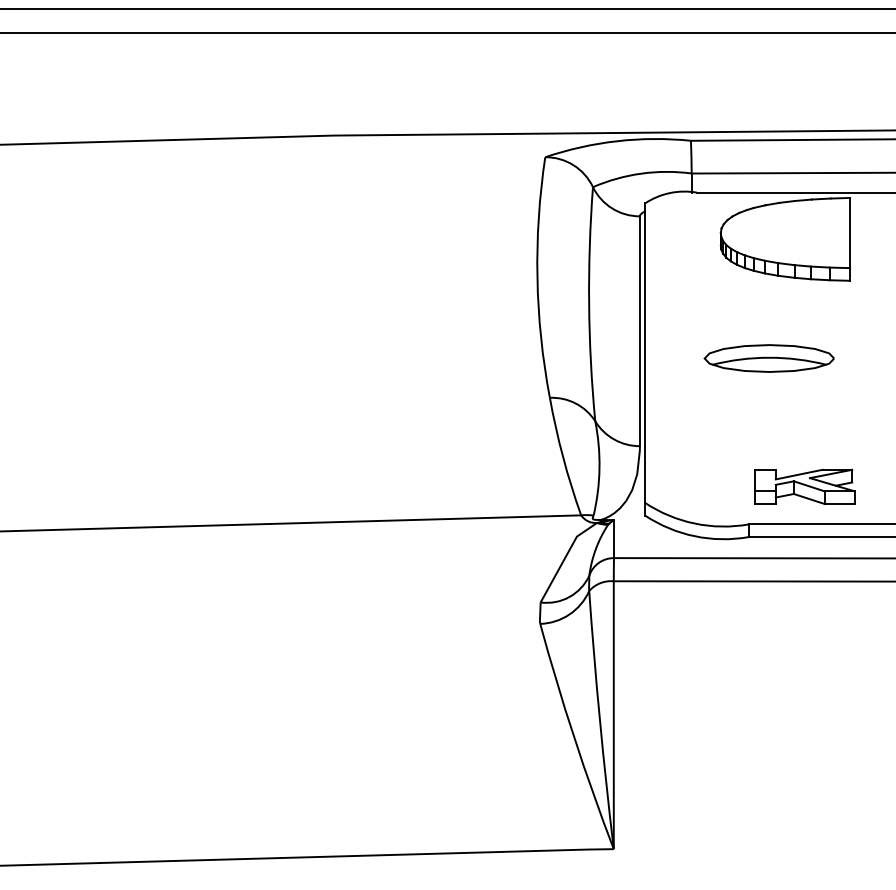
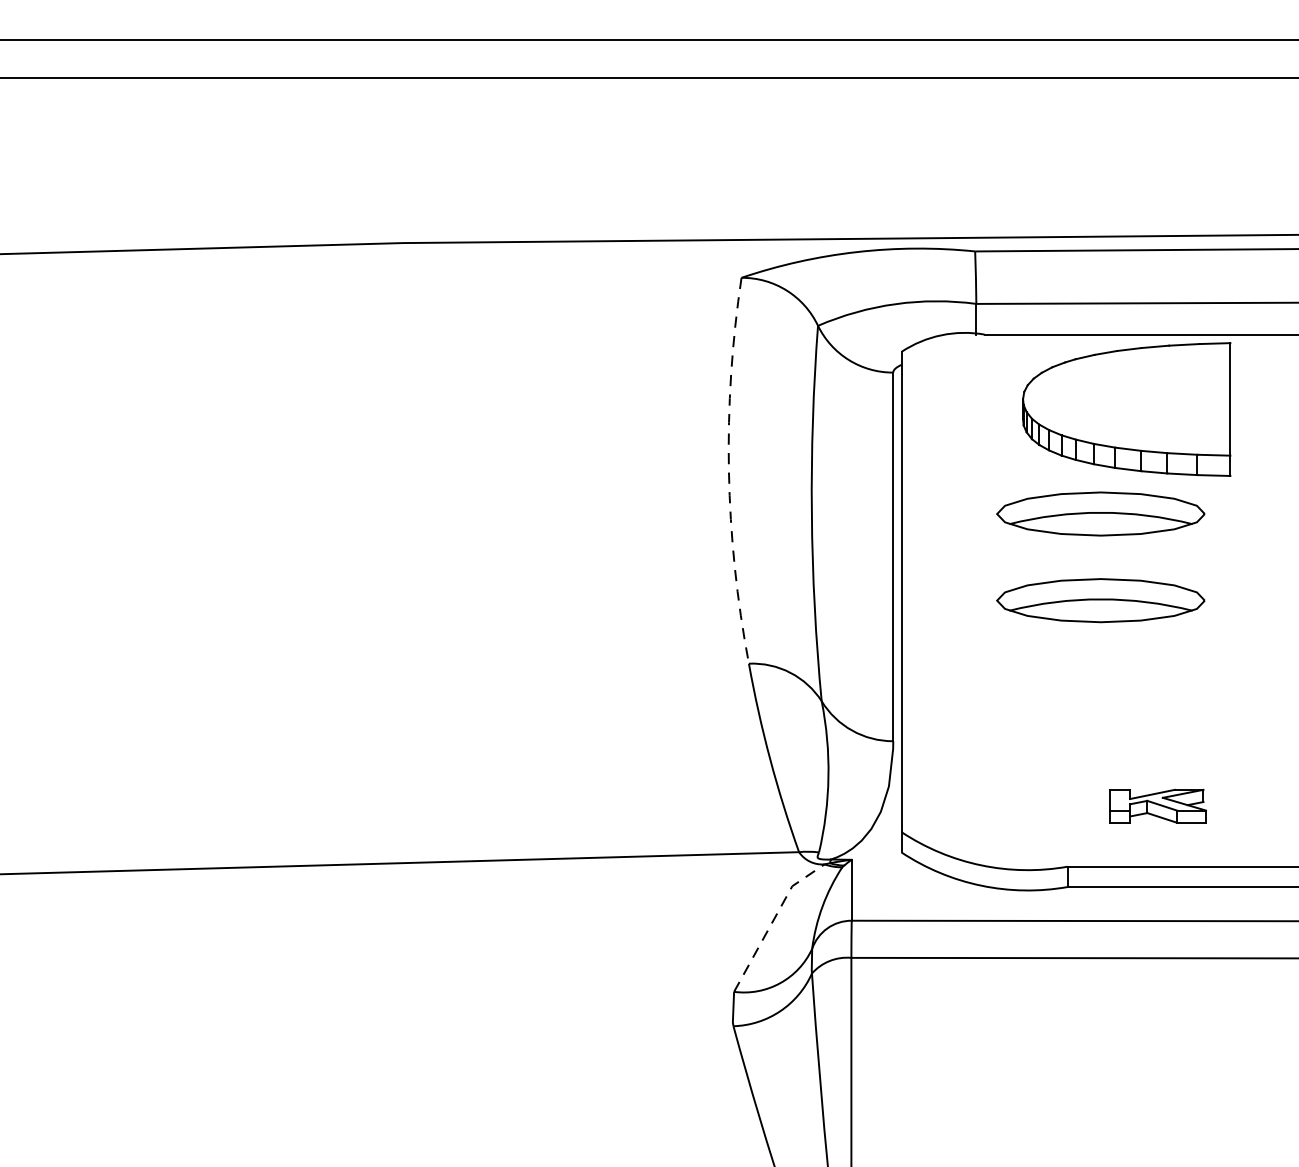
arc: (537, 277) -> (729, 470), solid -> dashed
part: (768, 304) -> (1099, 513), added
part: (804, 486) -> (1157, 805), size x0.6
line: (565, 558) -> (773, 921), solid -> dashed

